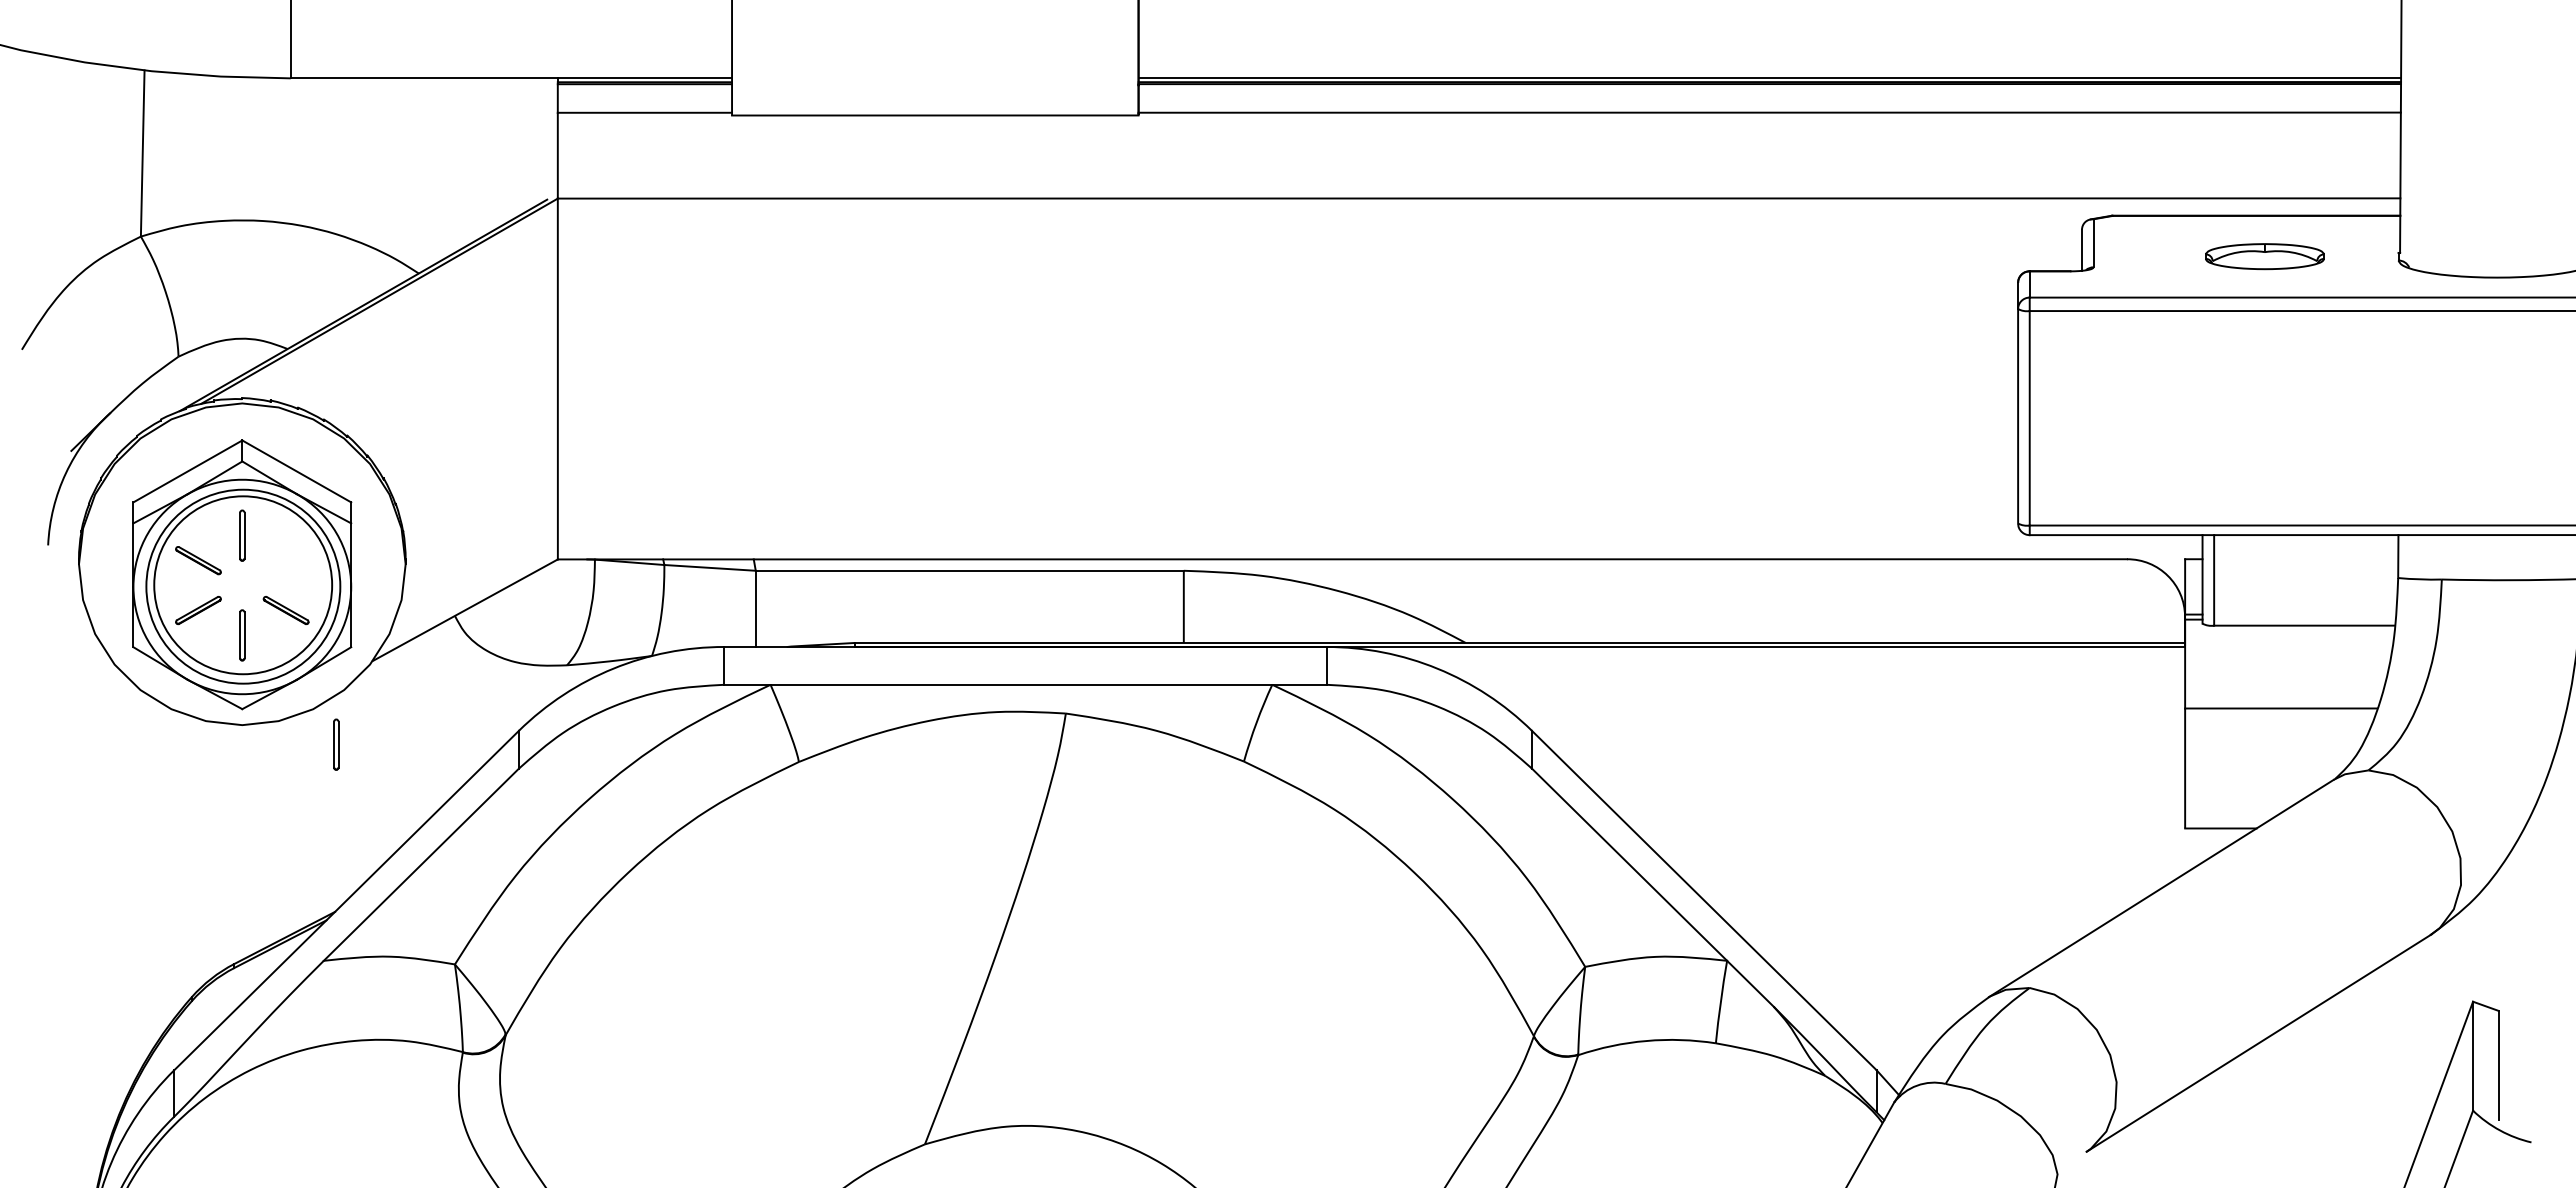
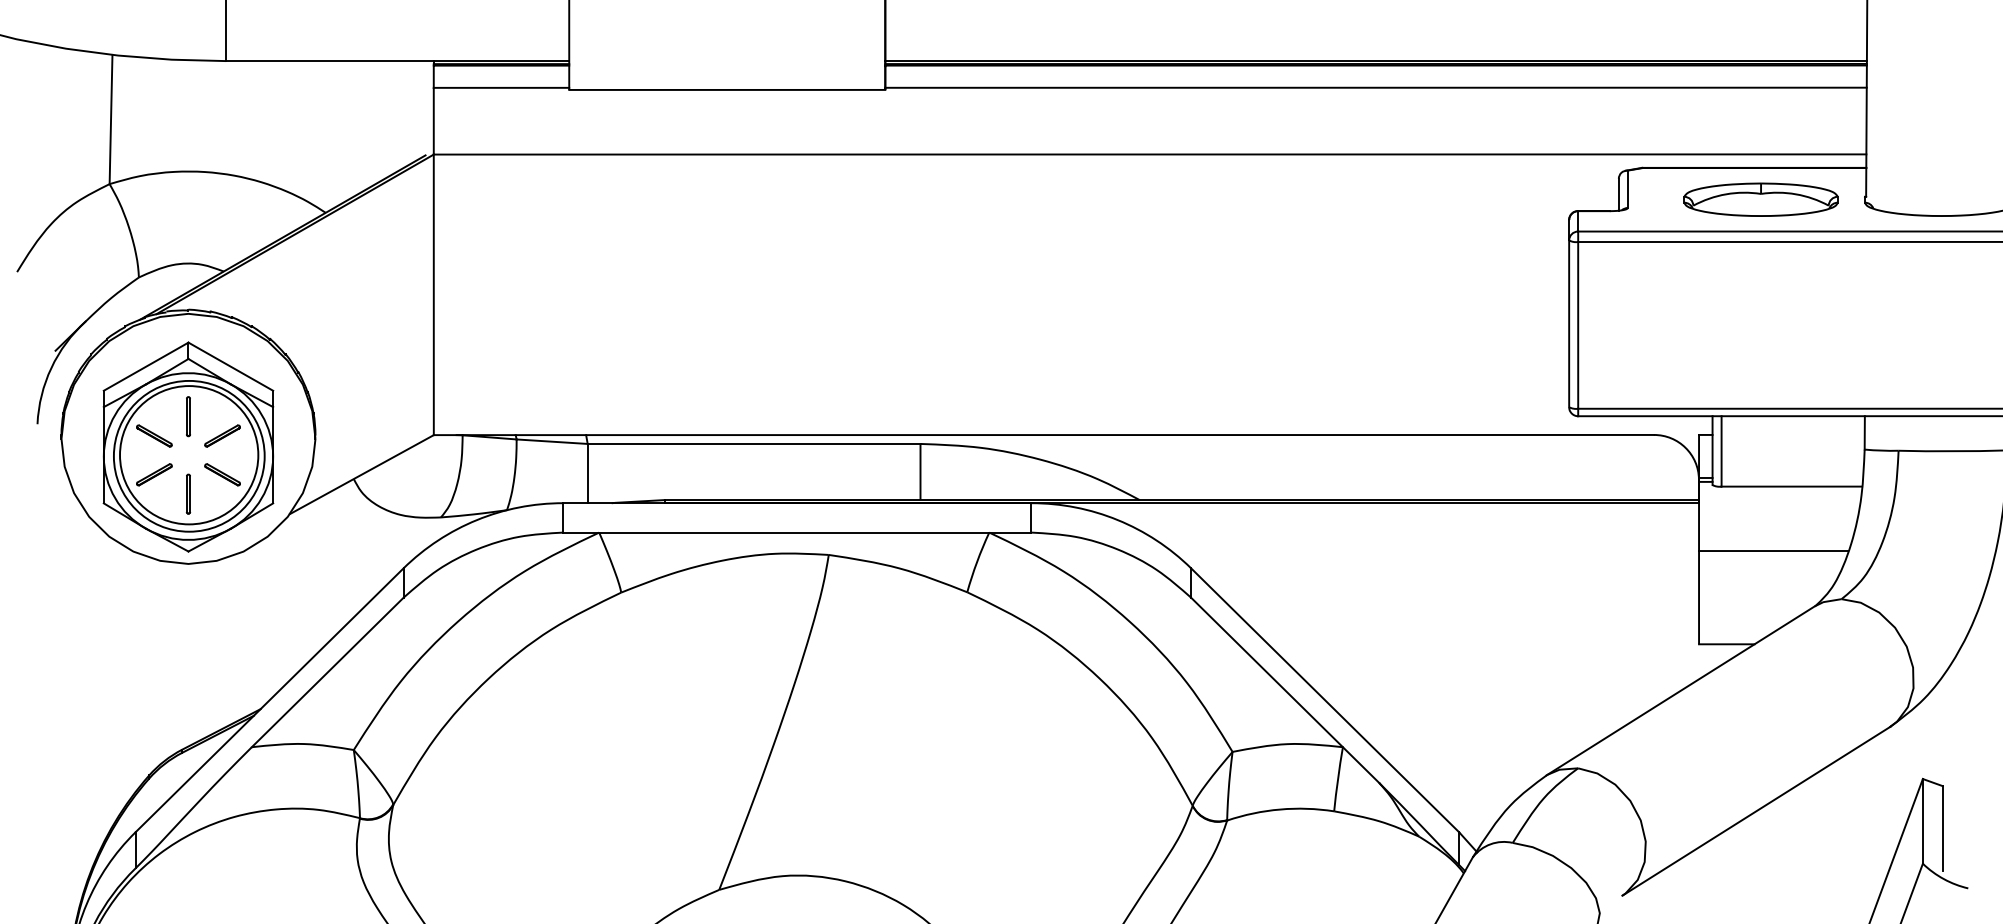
part: (2264, 256) -> (1760, 199), size x1.67
part: (285, 560) -> (222, 435), added
part: (336, 744) -> (261, 579), removed

